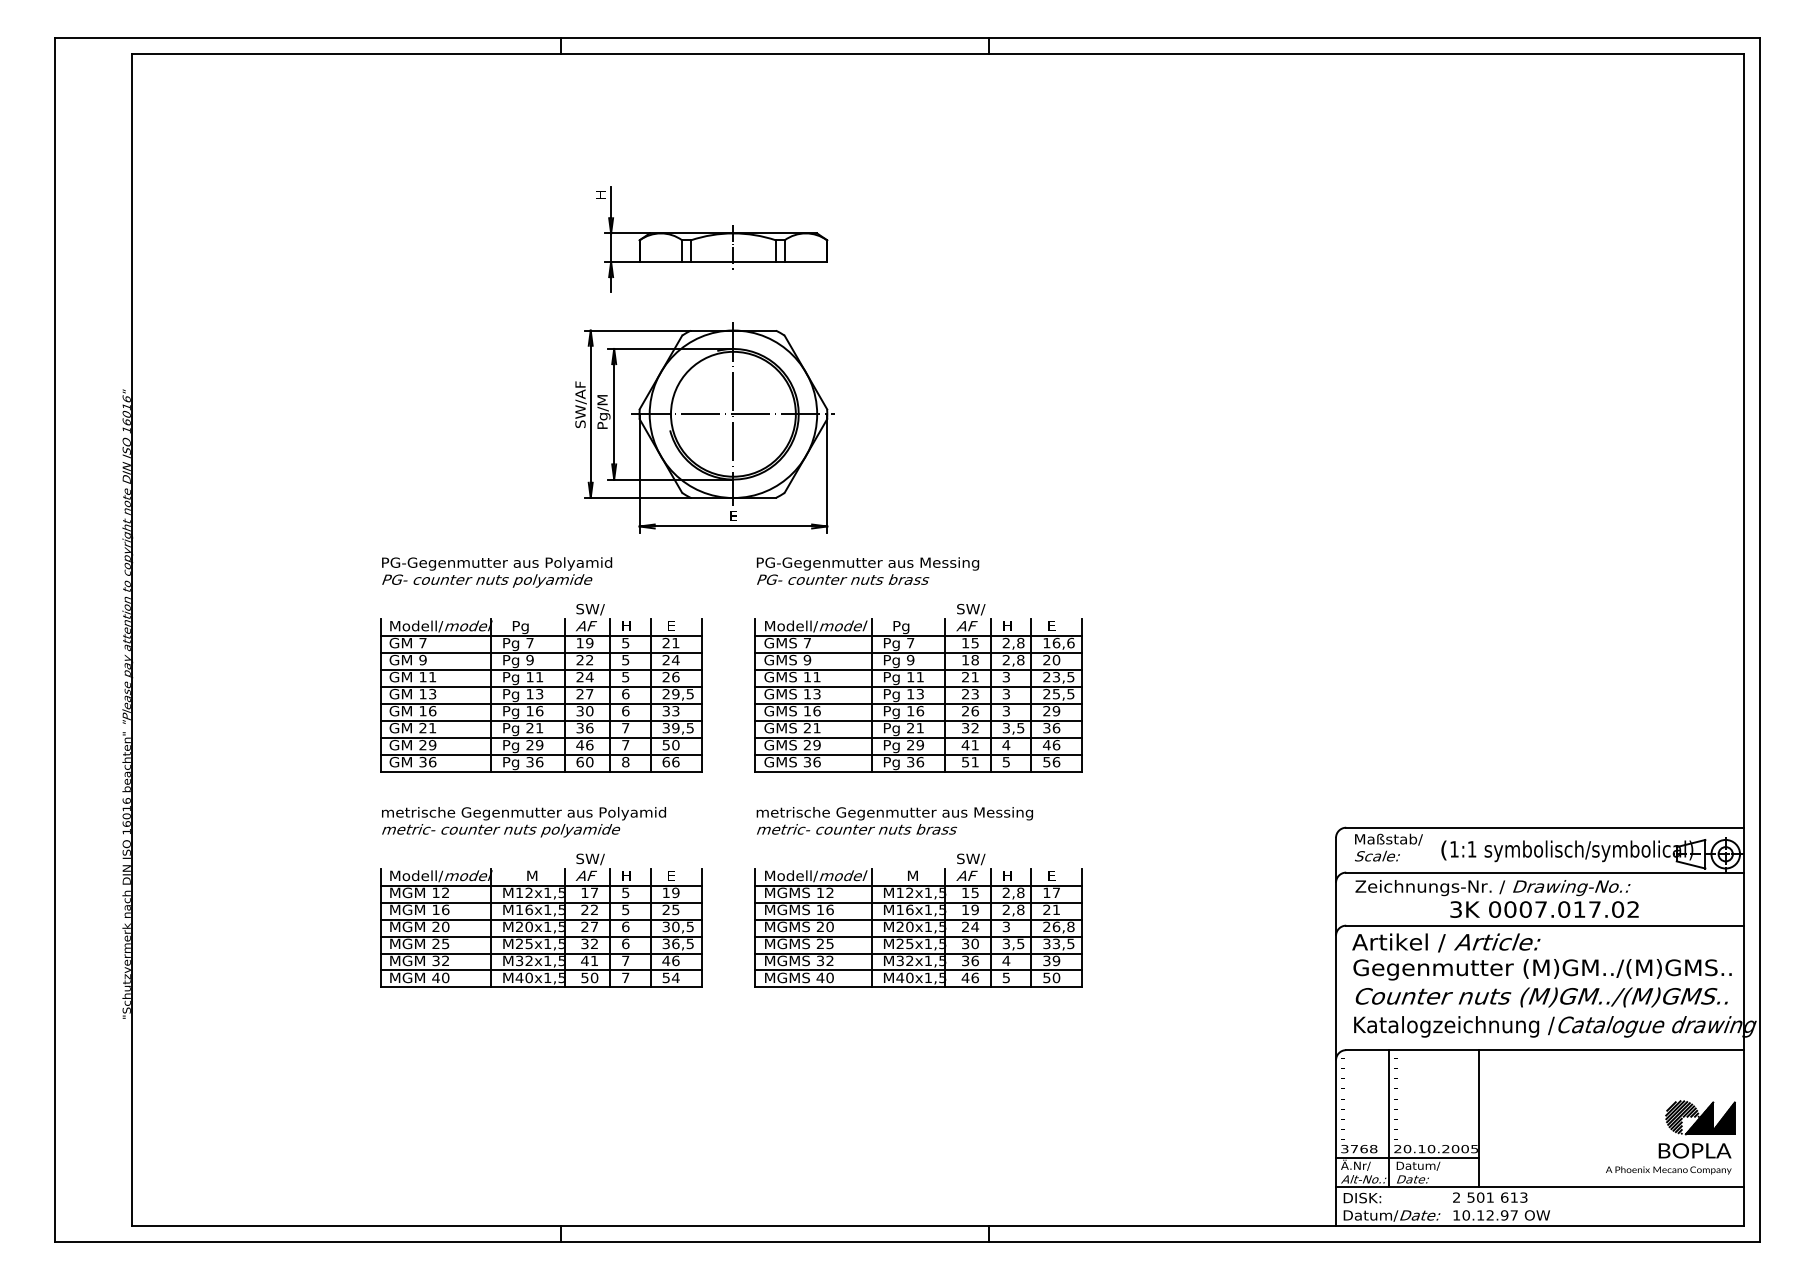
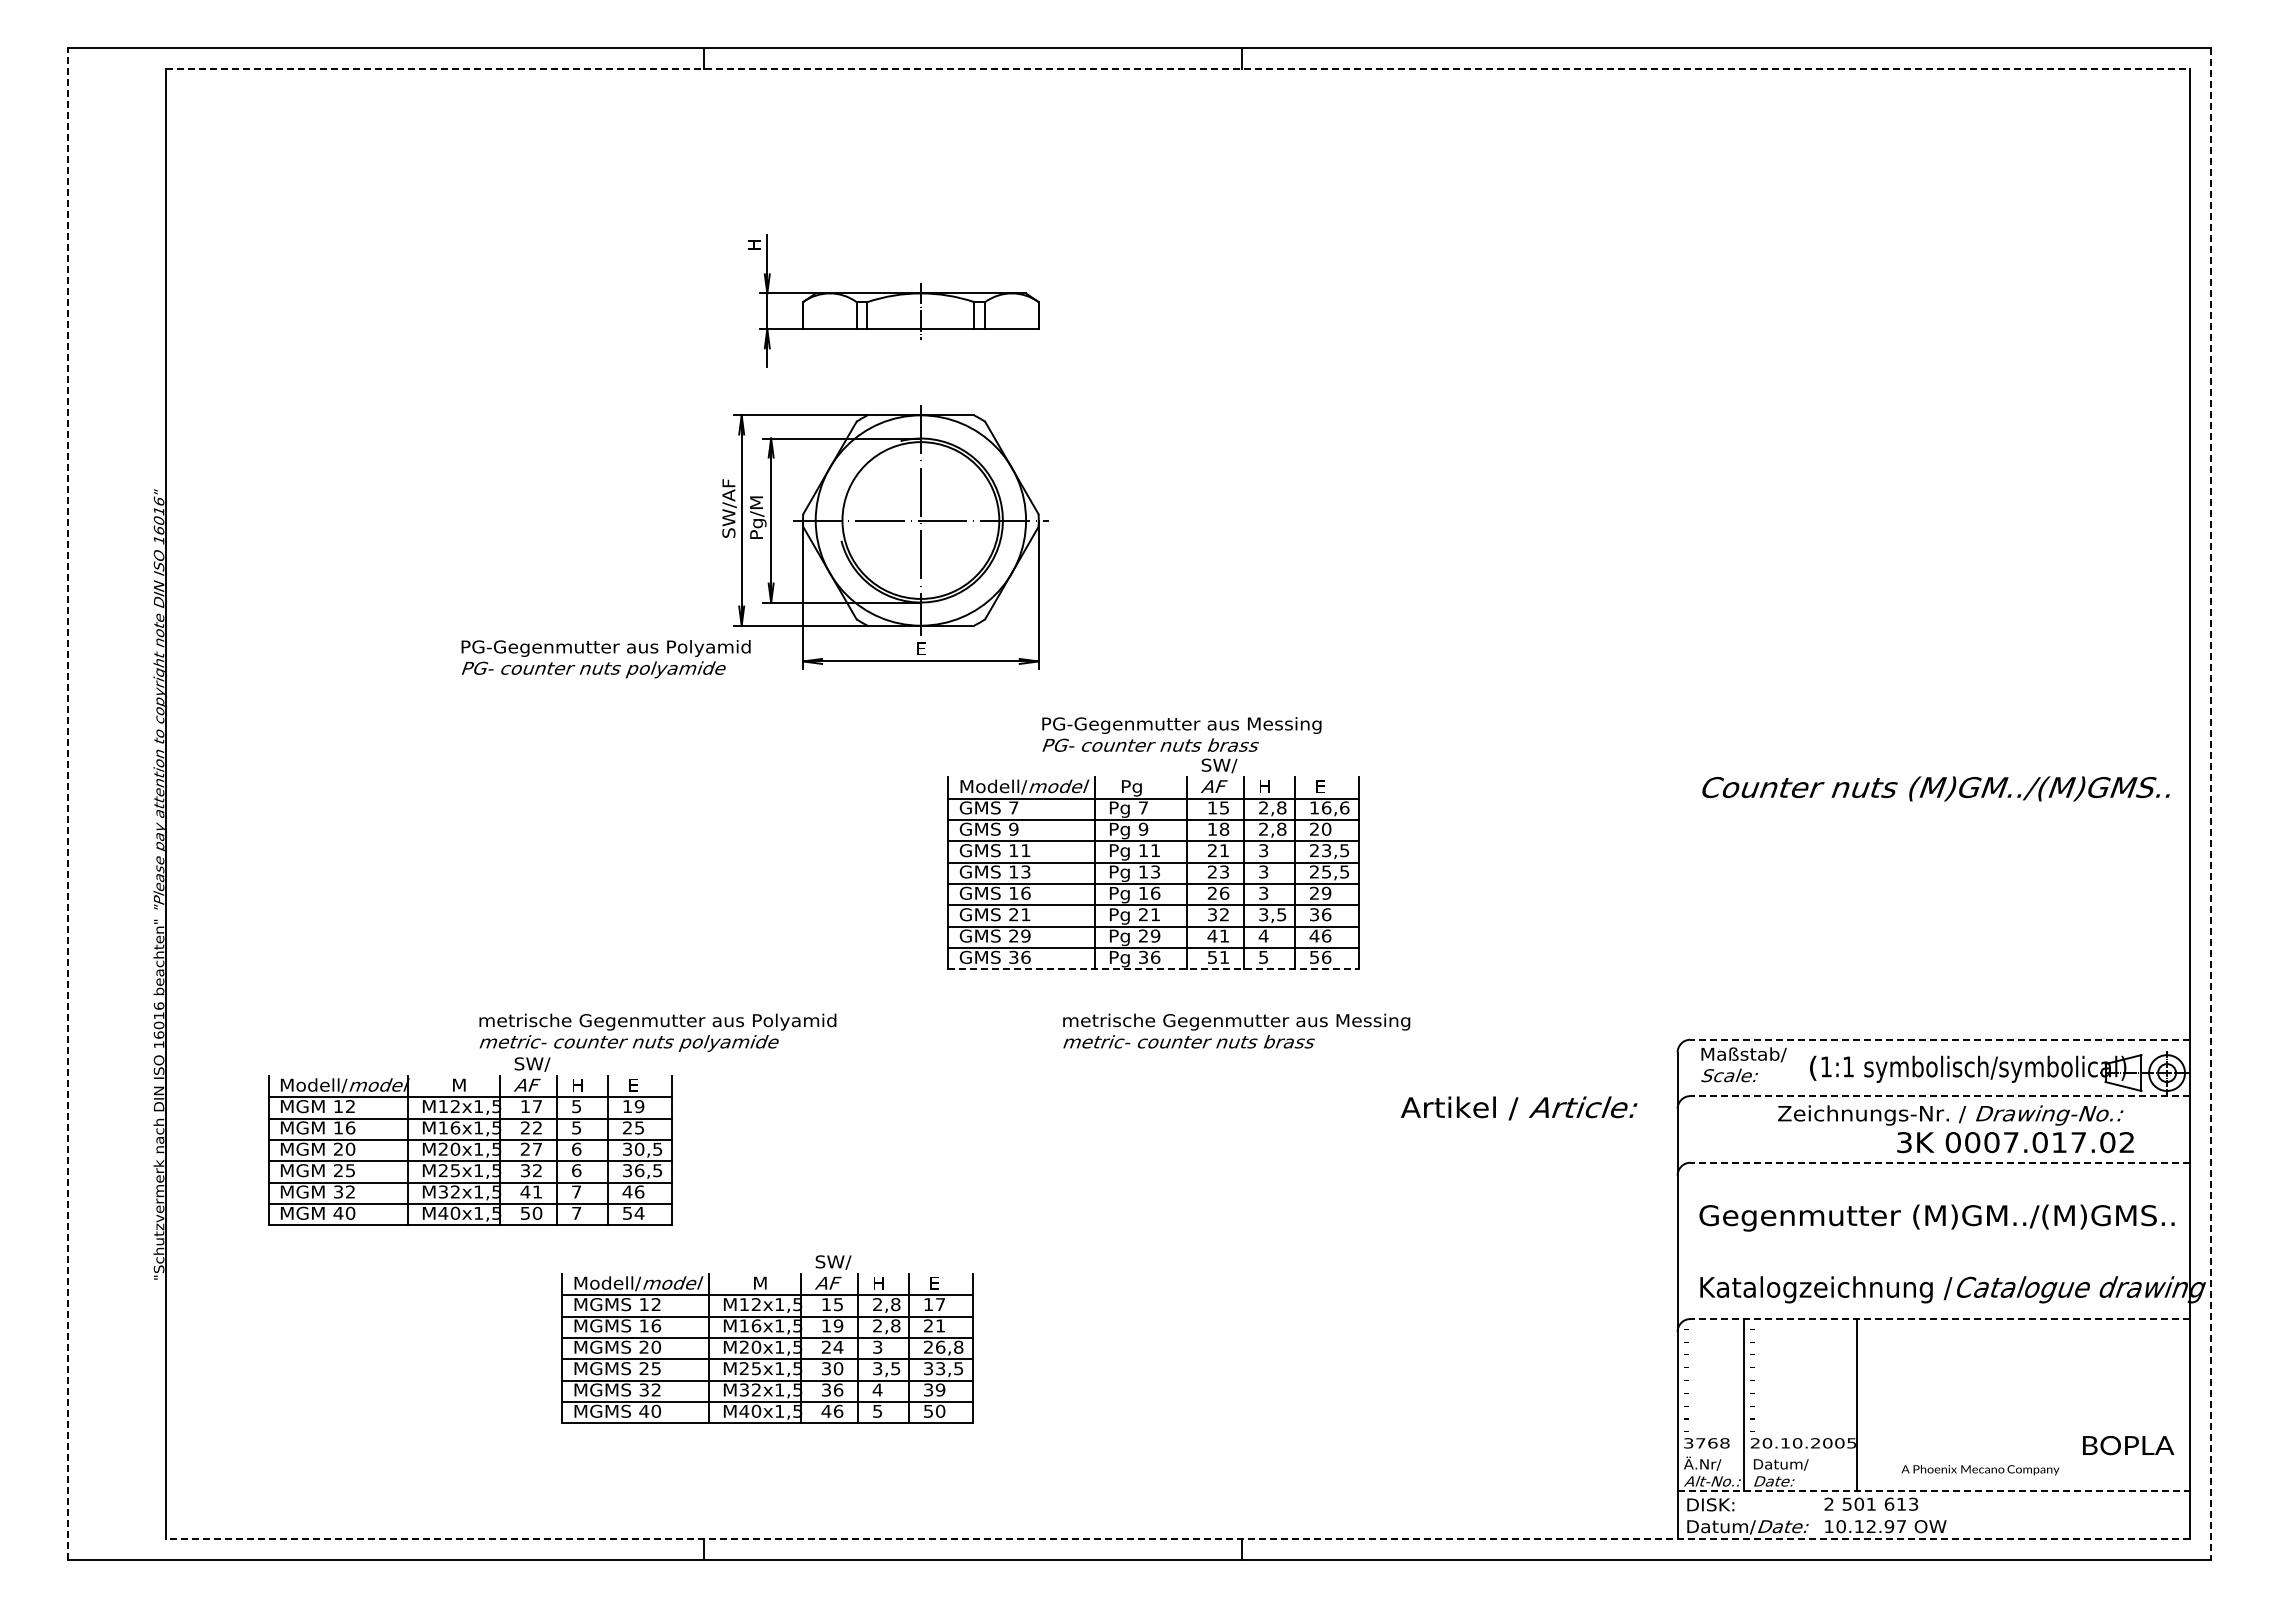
line: (938, 54) -> (1178, 68), solid -> dashed
text: (867, 571) -> (1181, 734), moved
text: (496, 572) -> (605, 659), moved
line: (54, 640) -> (68, 804), solid -> dashed
line: (1760, 640) -> (2210, 804), solid -> dashed
part: (541, 687) -> (679, 863), removed
line: (919, 771) -> (1154, 969), solid -> dashed
text: (894, 820) -> (1236, 1030), moved
line: (1545, 827) -> (1940, 1039), solid -> dashed
line: (1545, 872) -> (1940, 1096), solid -> dashed
text: (1496, 899) -> (1955, 1129), moved
part: (541, 920) -> (470, 1141), moved
part: (918, 920) -> (767, 1339), moved
line: (1545, 925) -> (1940, 1162), solid -> dashed
text: (1446, 942) -> (1519, 1108), moved
text: (1541, 997) -> (1935, 788), moved
line: (1545, 1050) -> (1940, 1319), solid -> dashed
part: (1700, 1117) -> (2135, 1403), removed
line: (1407, 1157) -> (1767, 1454), removed
text: (1668, 1170) -> (1980, 1470), moved
line: (1540, 1186) -> (1934, 1490), solid -> dashed
line: (937, 1225) -> (1177, 1539), solid -> dashed

